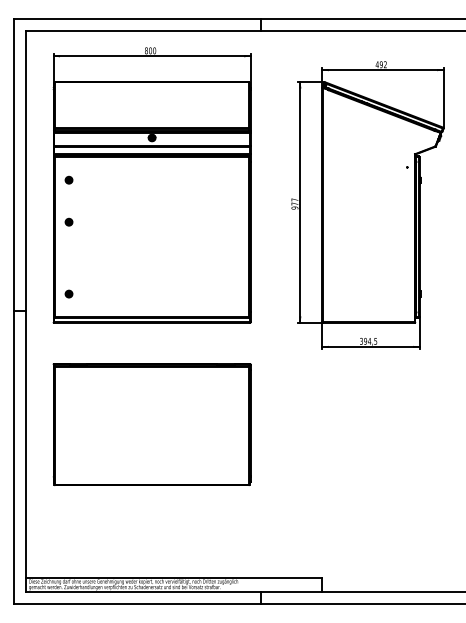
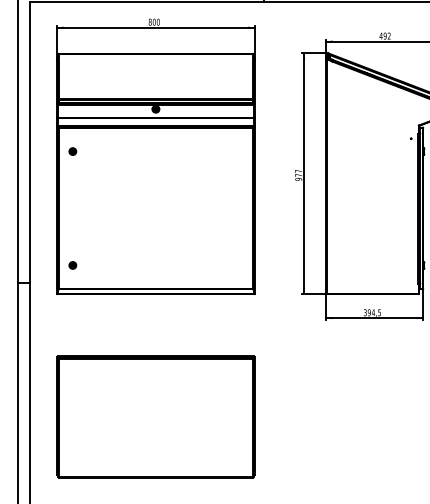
part: (68, 221) -> (72, 192), removed
part: (151, 424) -> (155, 416), moved

